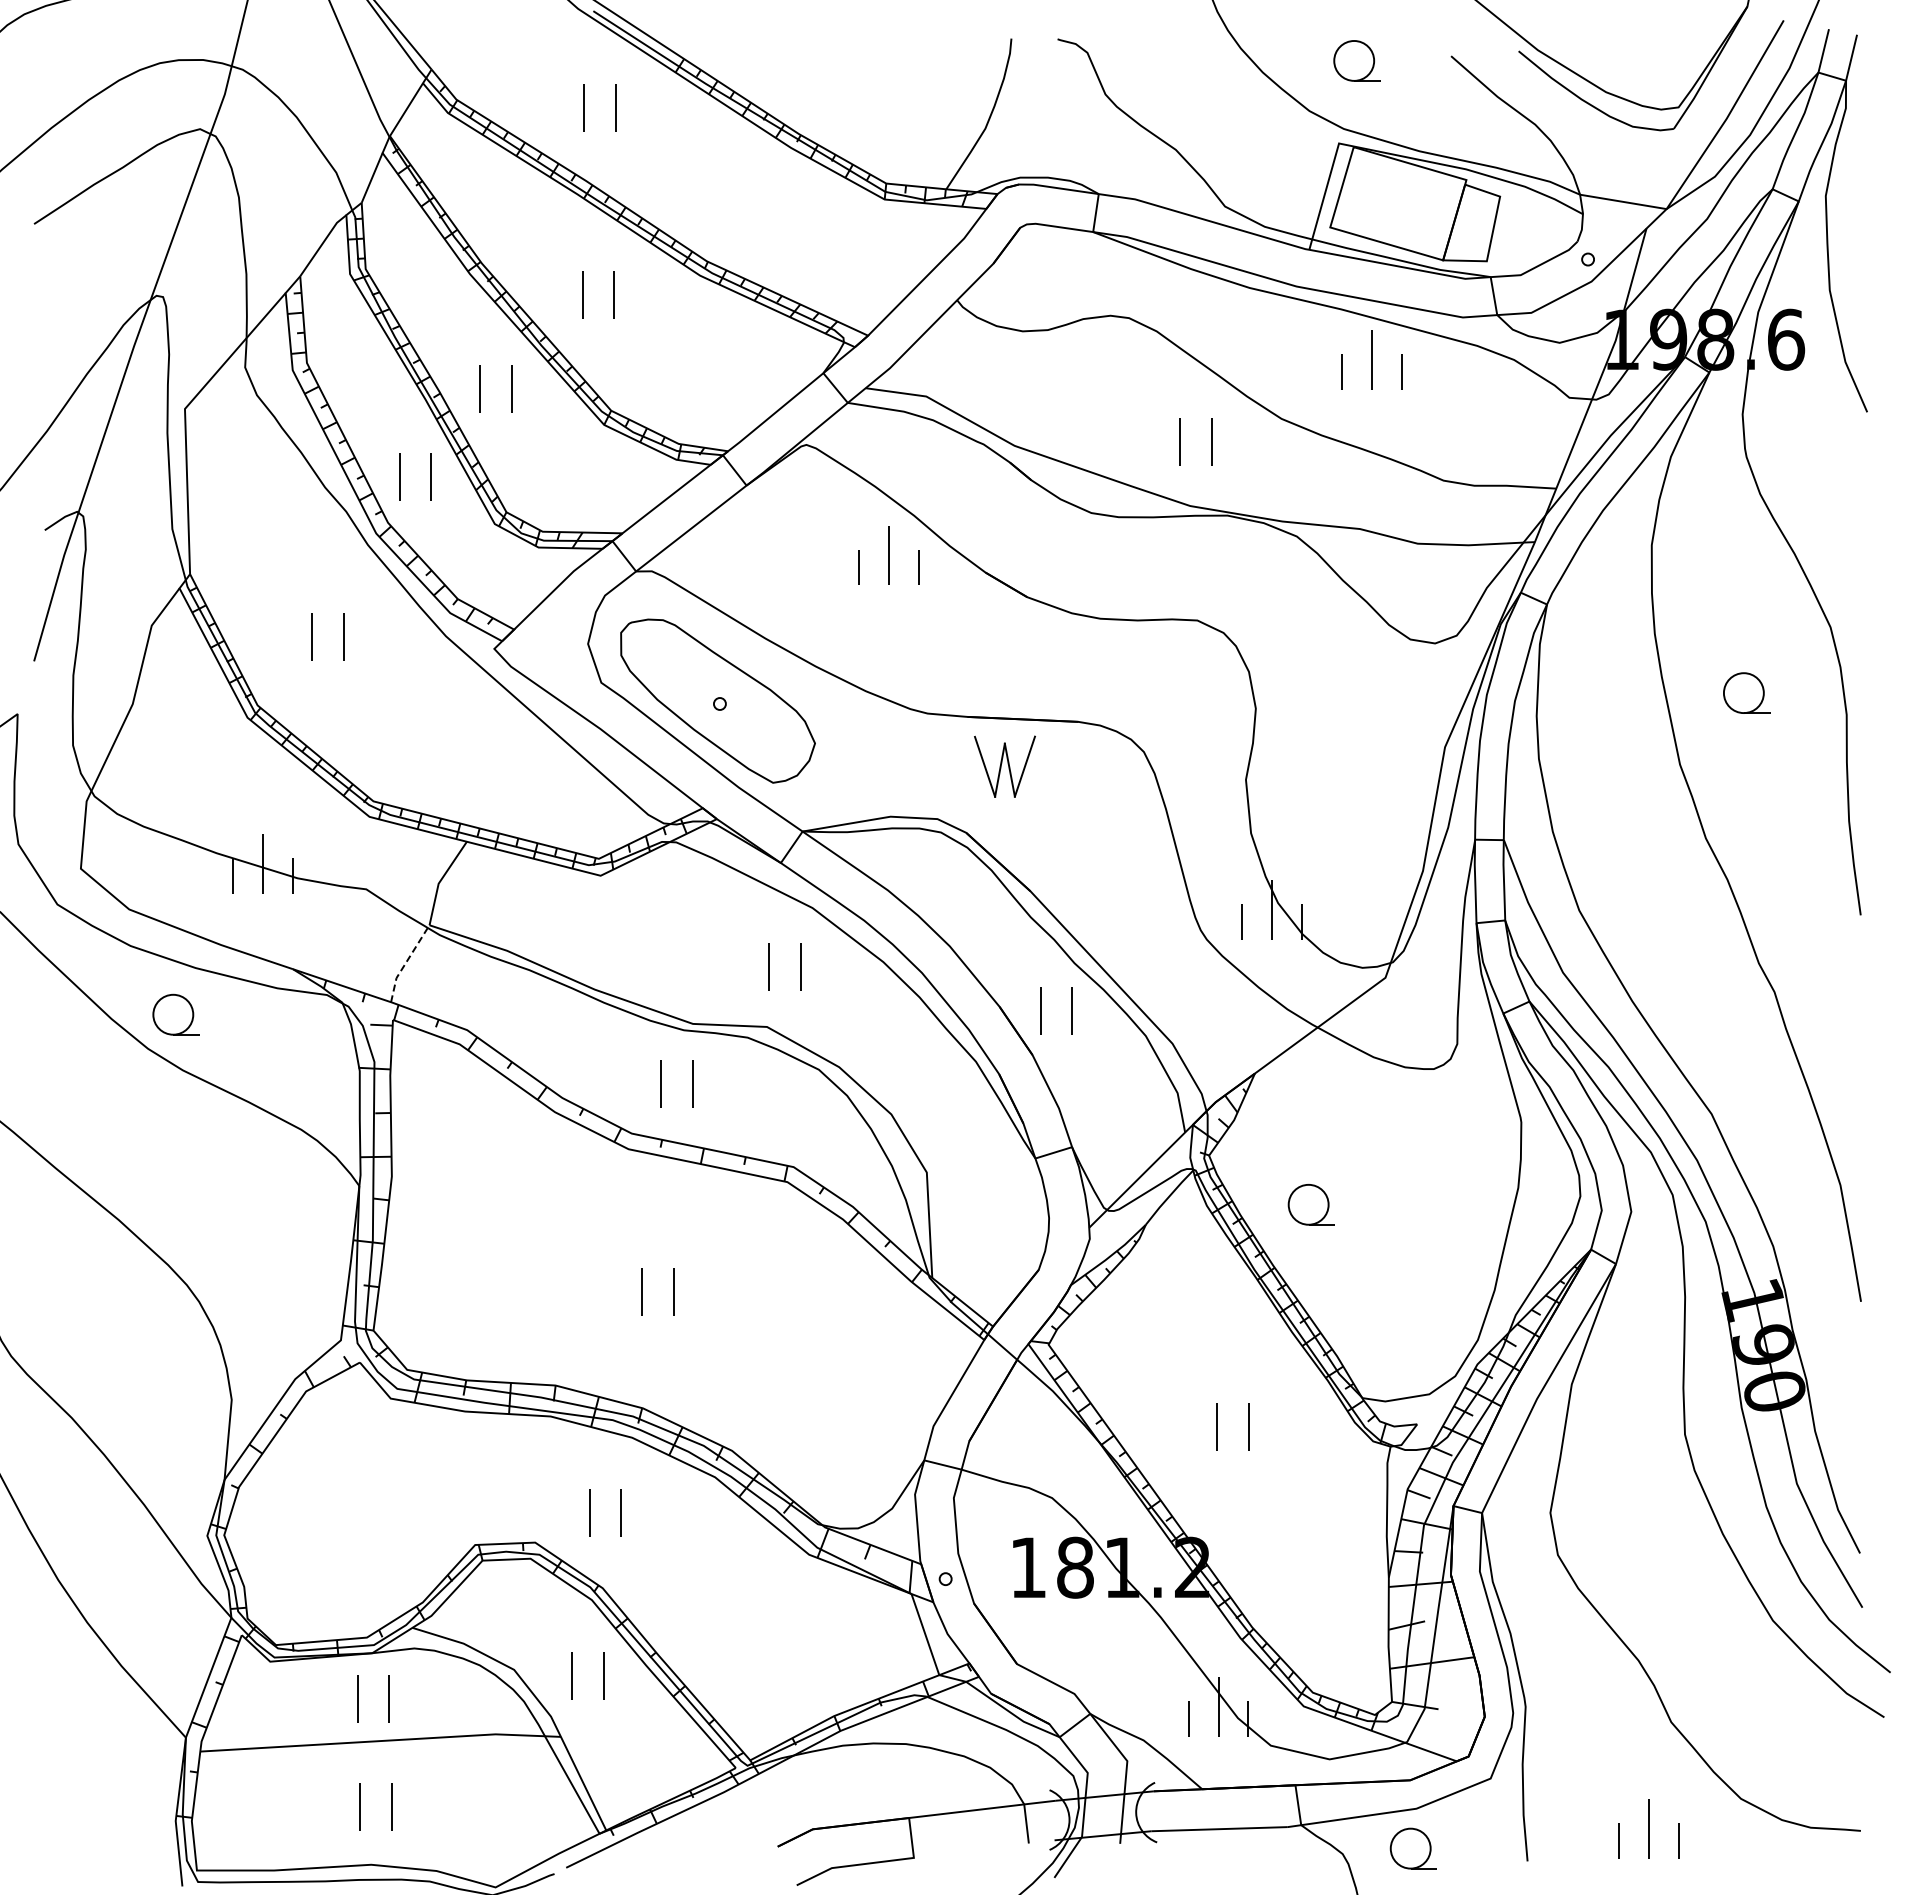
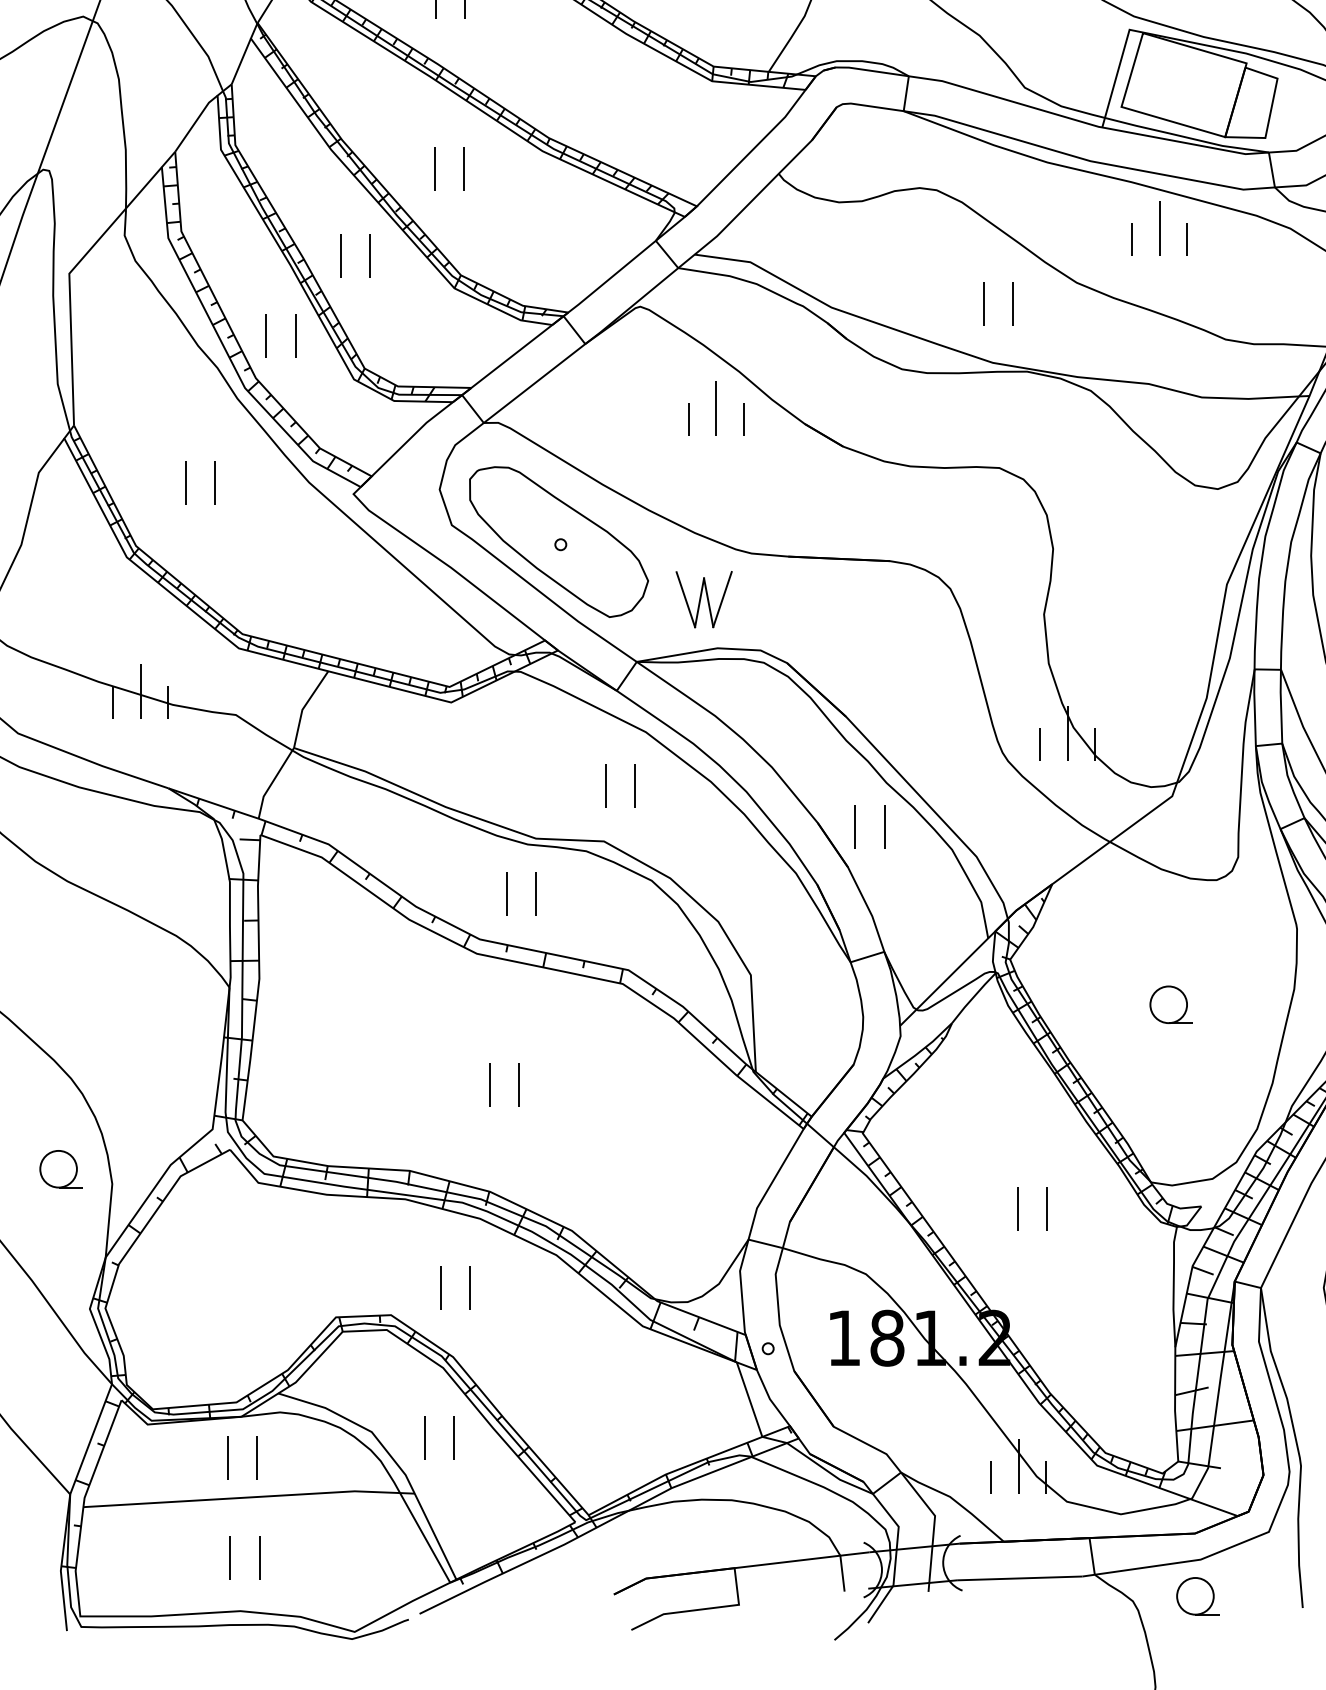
part: (1004, 766) -> (703, 599), moved
line: (406, 961) -> (272, 781), dashed -> solid
part: (175, 1014) -> (60, 1168), moved
part: (1310, 1204) -> (1170, 1004), moved

